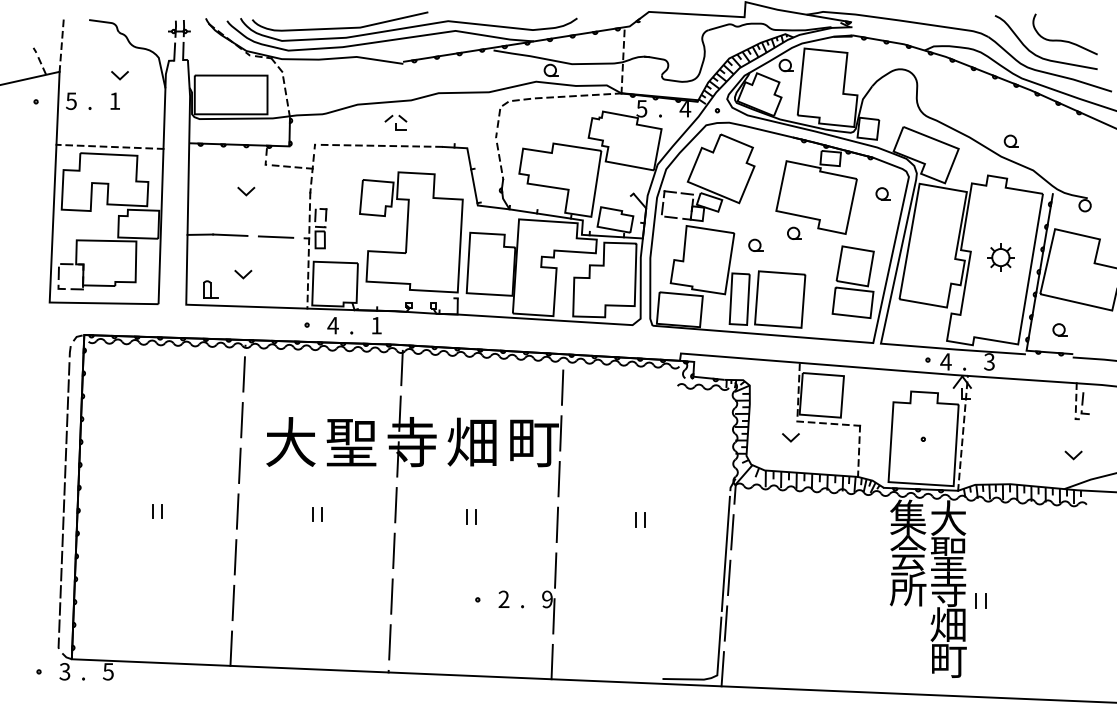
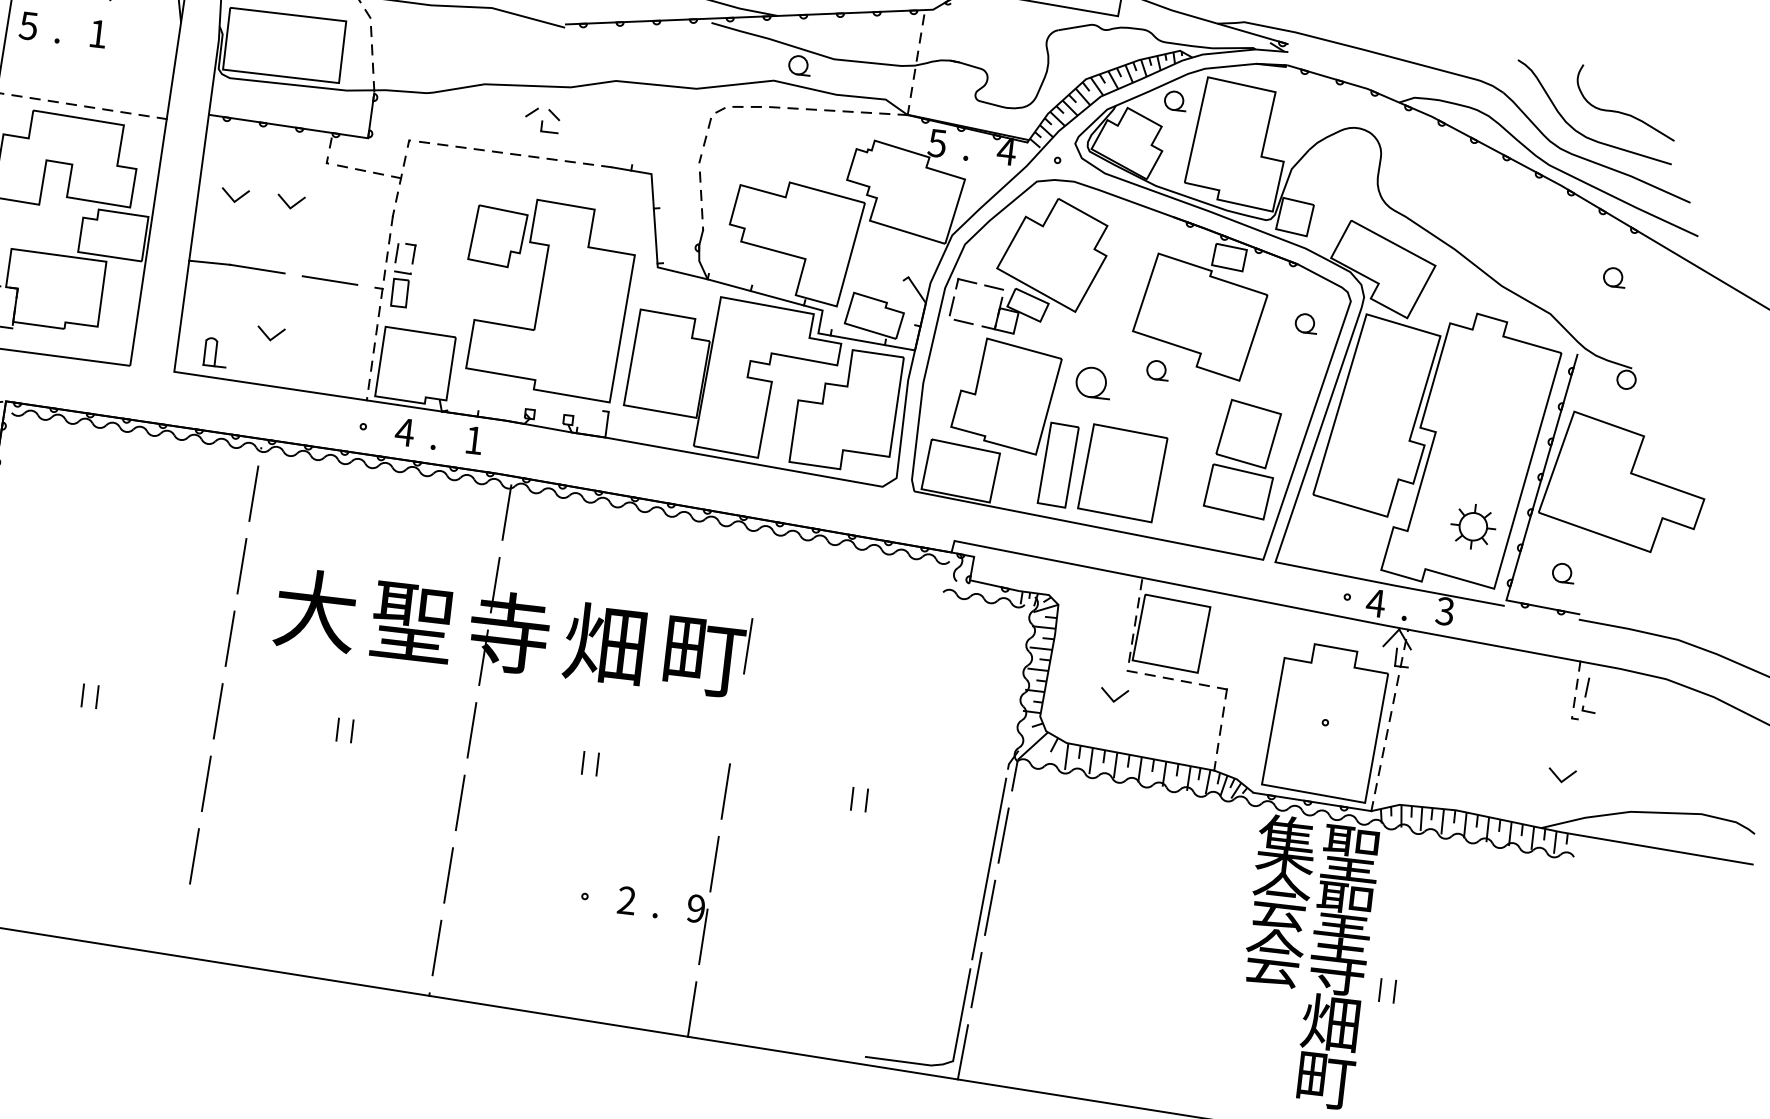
part: (1010, 140) -> (1613, 276), moved
line: (212, 192) -> (236, 197), added
part: (755, 244) -> (1093, 380), size x1.6
part: (1000, 257) -> (1472, 526), moved
line: (562, 387) -> (759, 573), removed
line: (558, 478) -> (736, 717), removed
text: (948, 517) -> (1351, 851), 大 -> 聖
text: (907, 588) -> (1272, 957), 所 -> 会
line: (231, 648) -> (183, 928), removed

